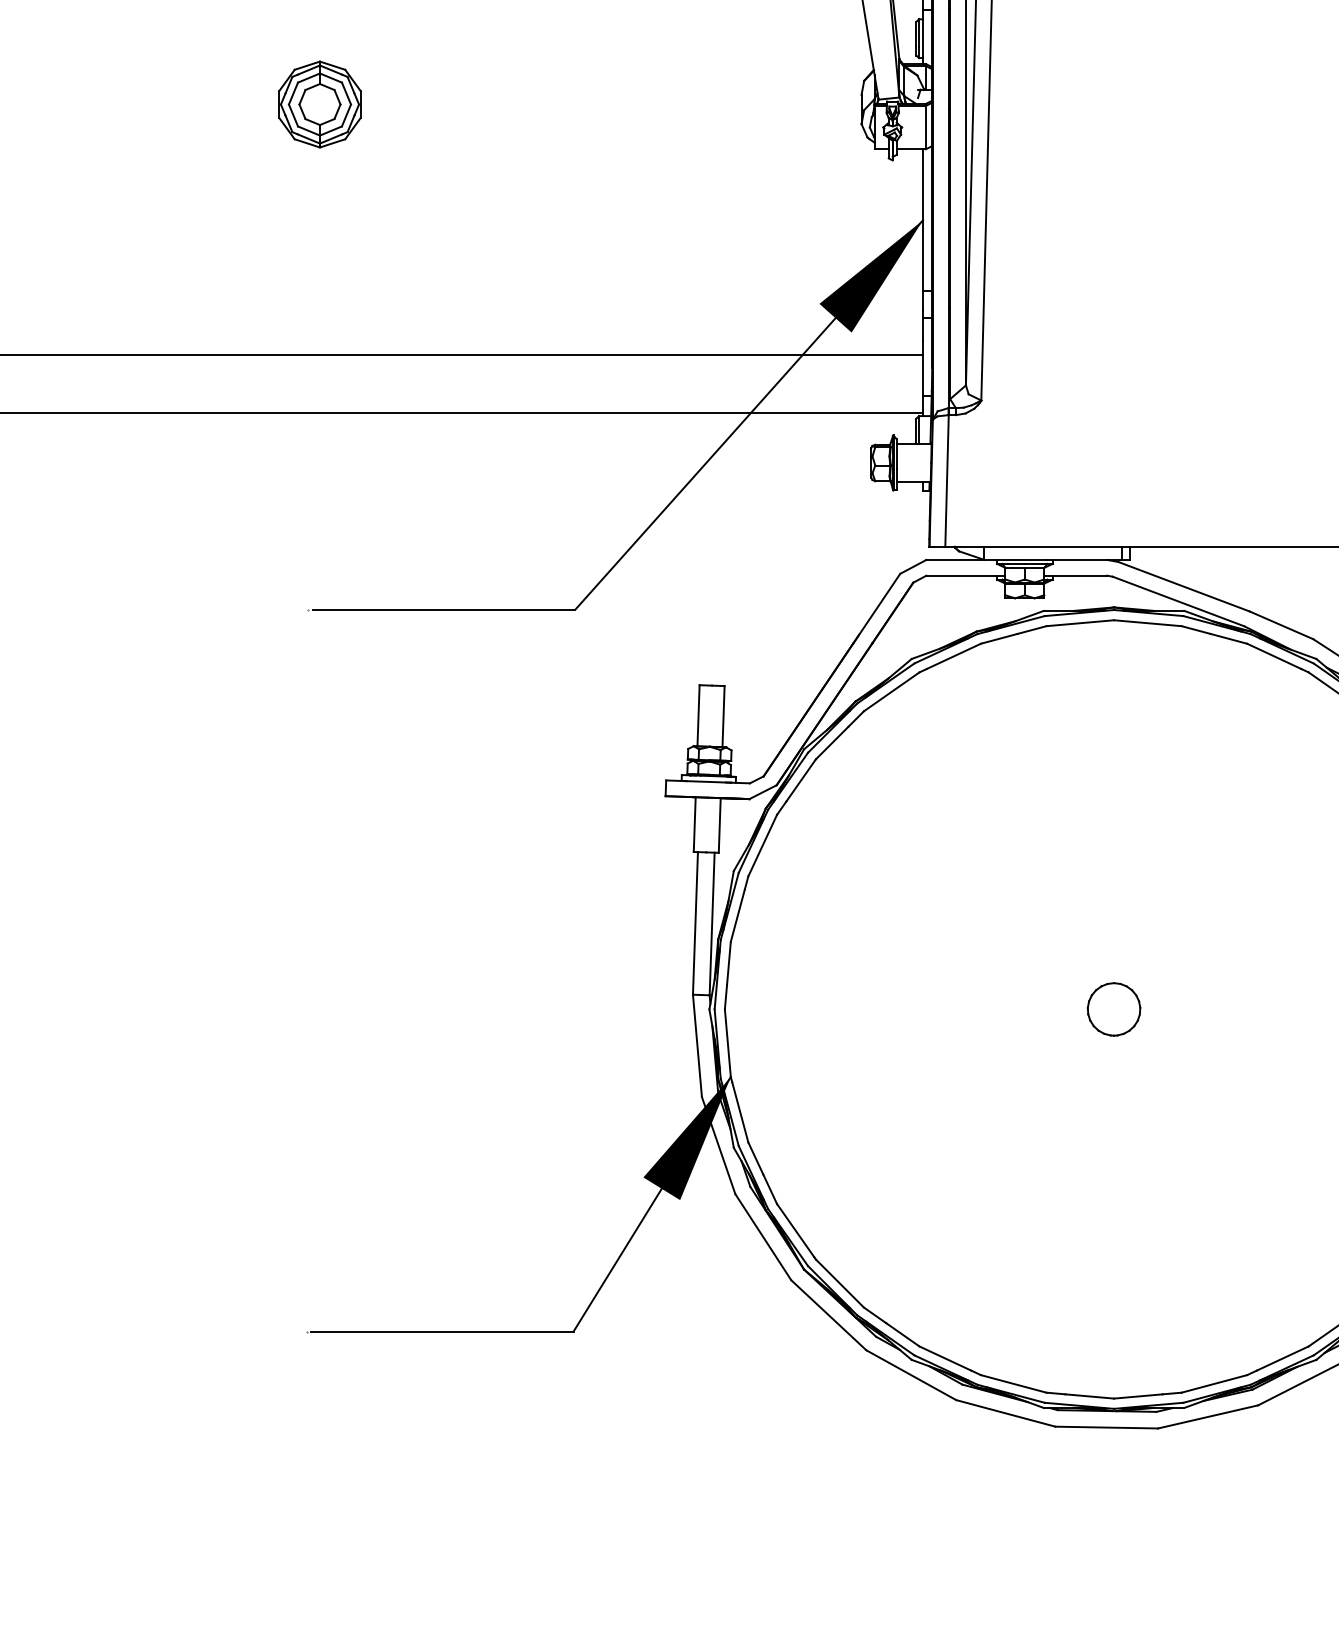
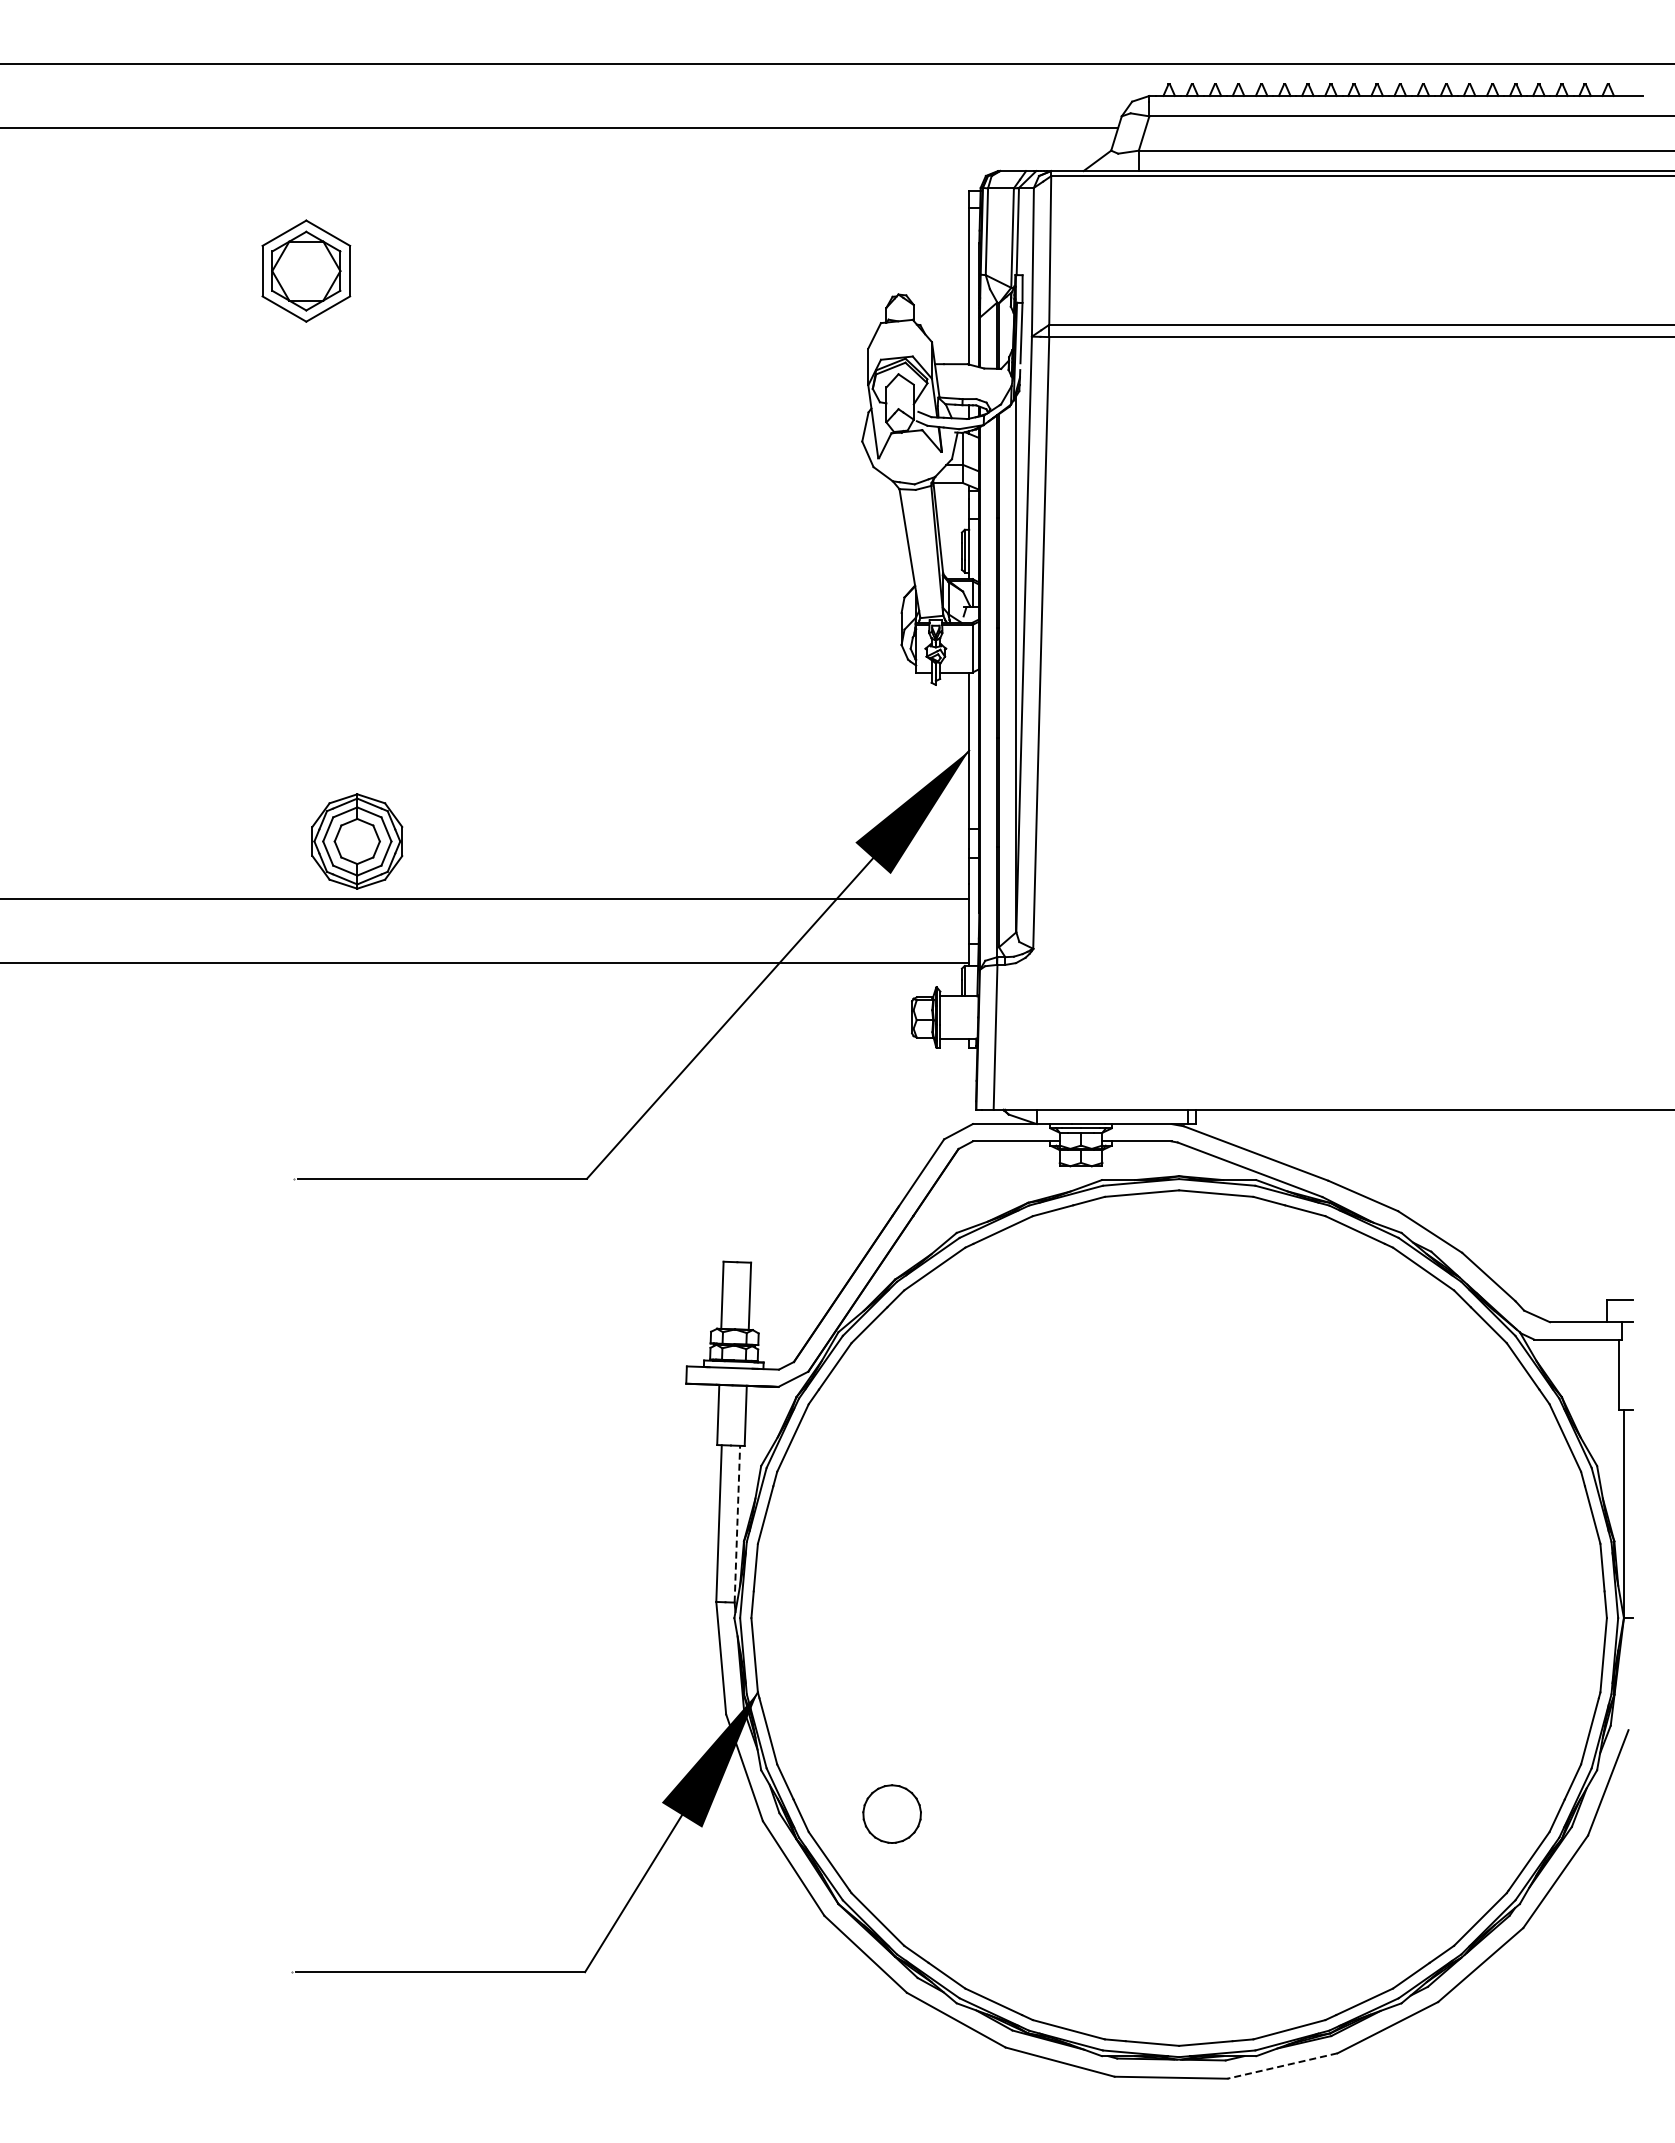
part: (320, 104) -> (357, 841), moved
line: (712, 923) -> (737, 1523), solid -> dashed
part: (1113, 1008) -> (891, 1813), moved
line: (1208, 1417) -> (1282, 2066), solid -> dashed

